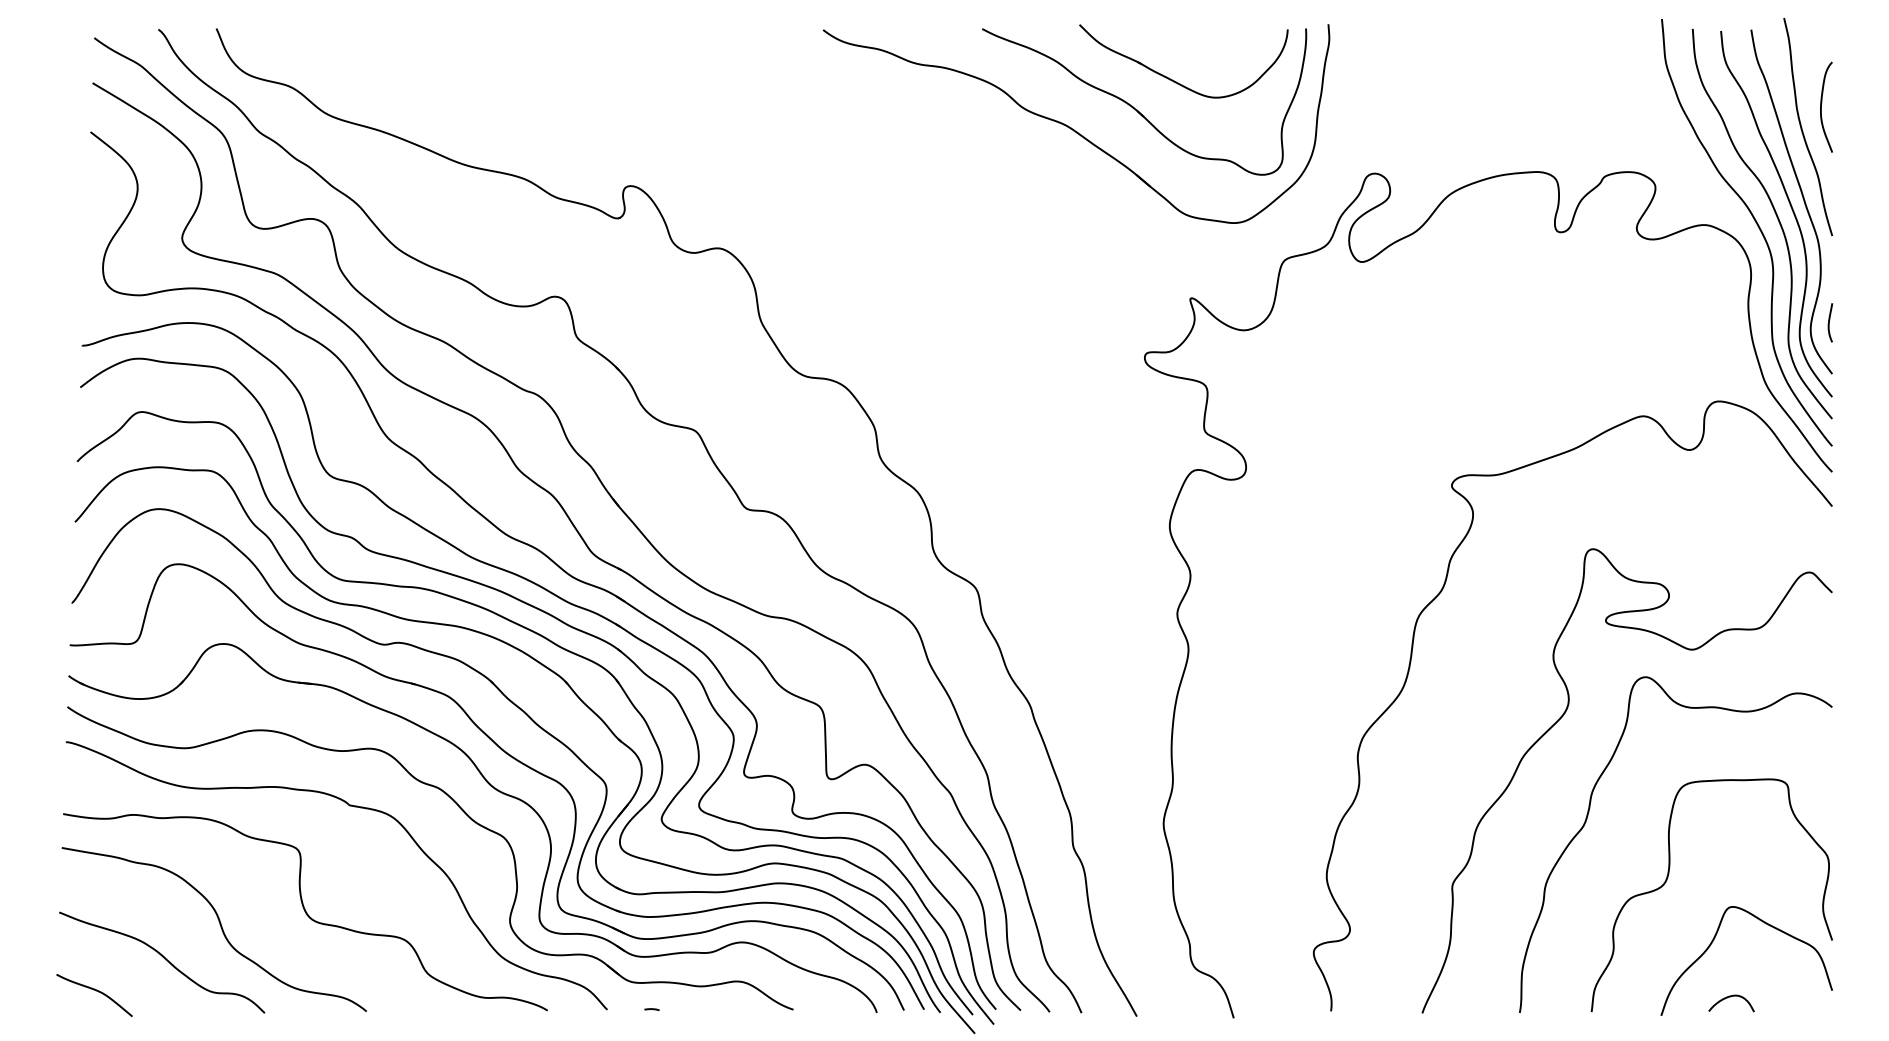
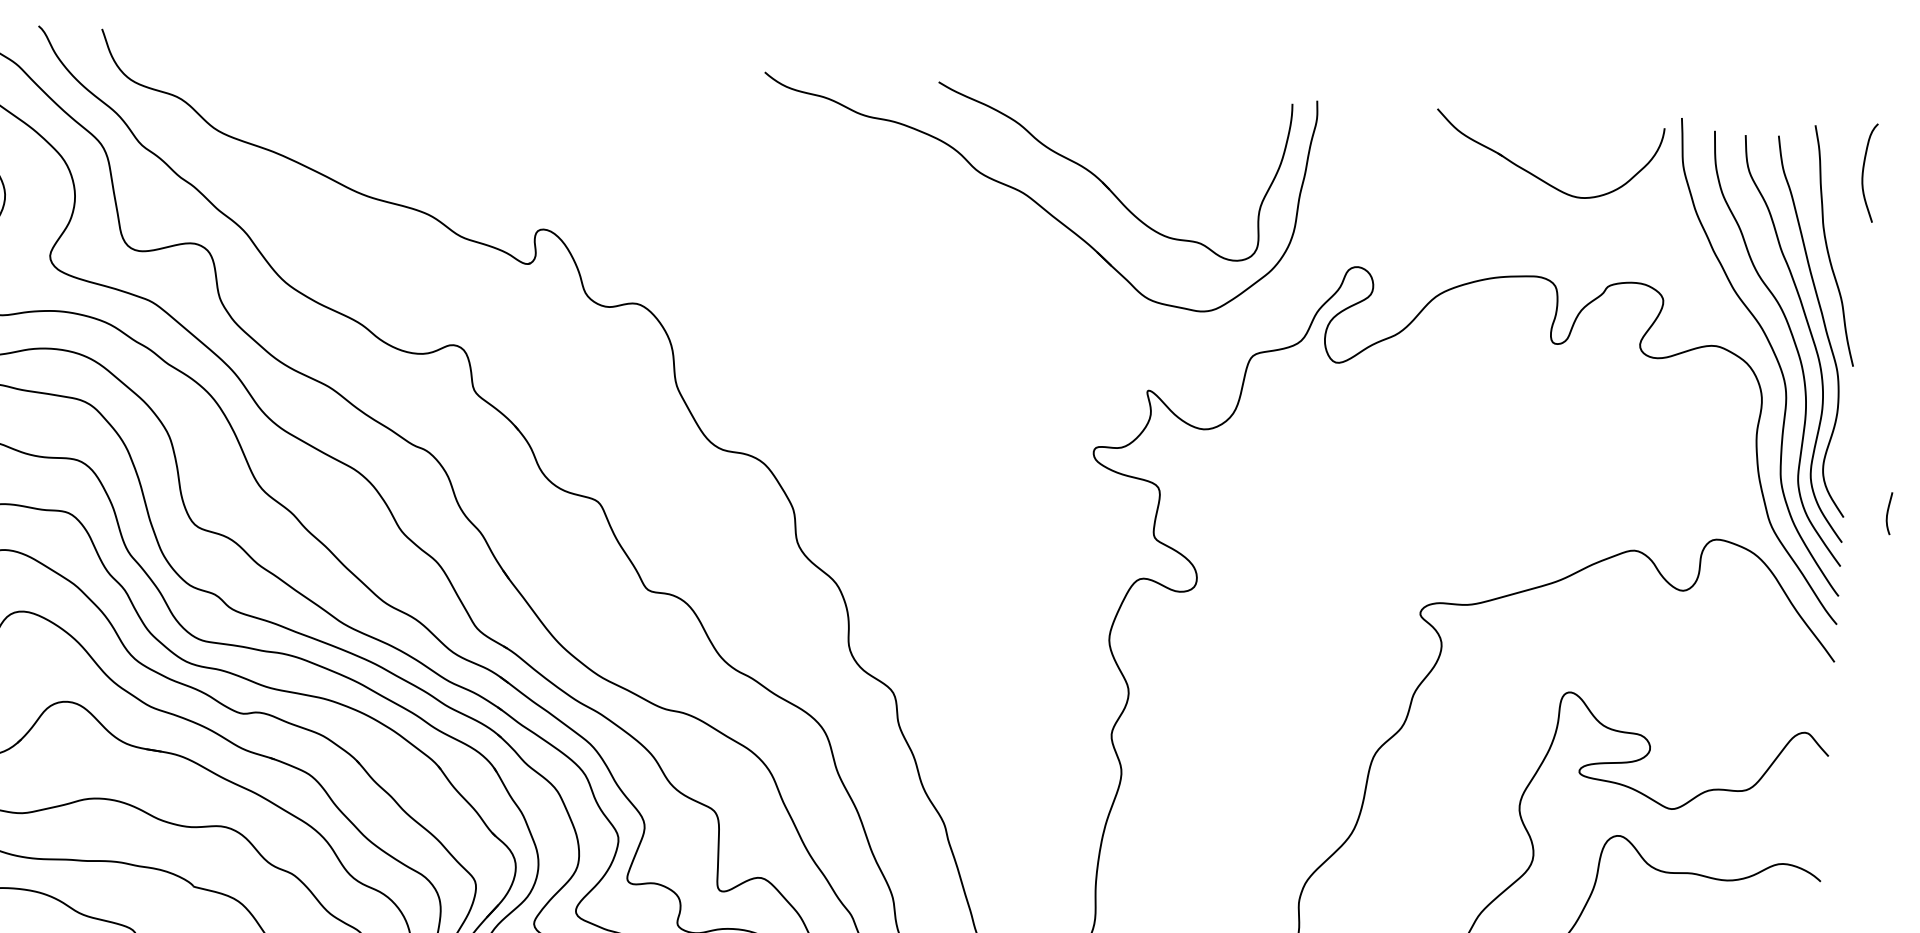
part: (1174, 80) -> (1537, 176), moved
curve: (1822, 103) -> (1864, 168), moved
curve: (1829, 322) -> (1888, 513), moved

